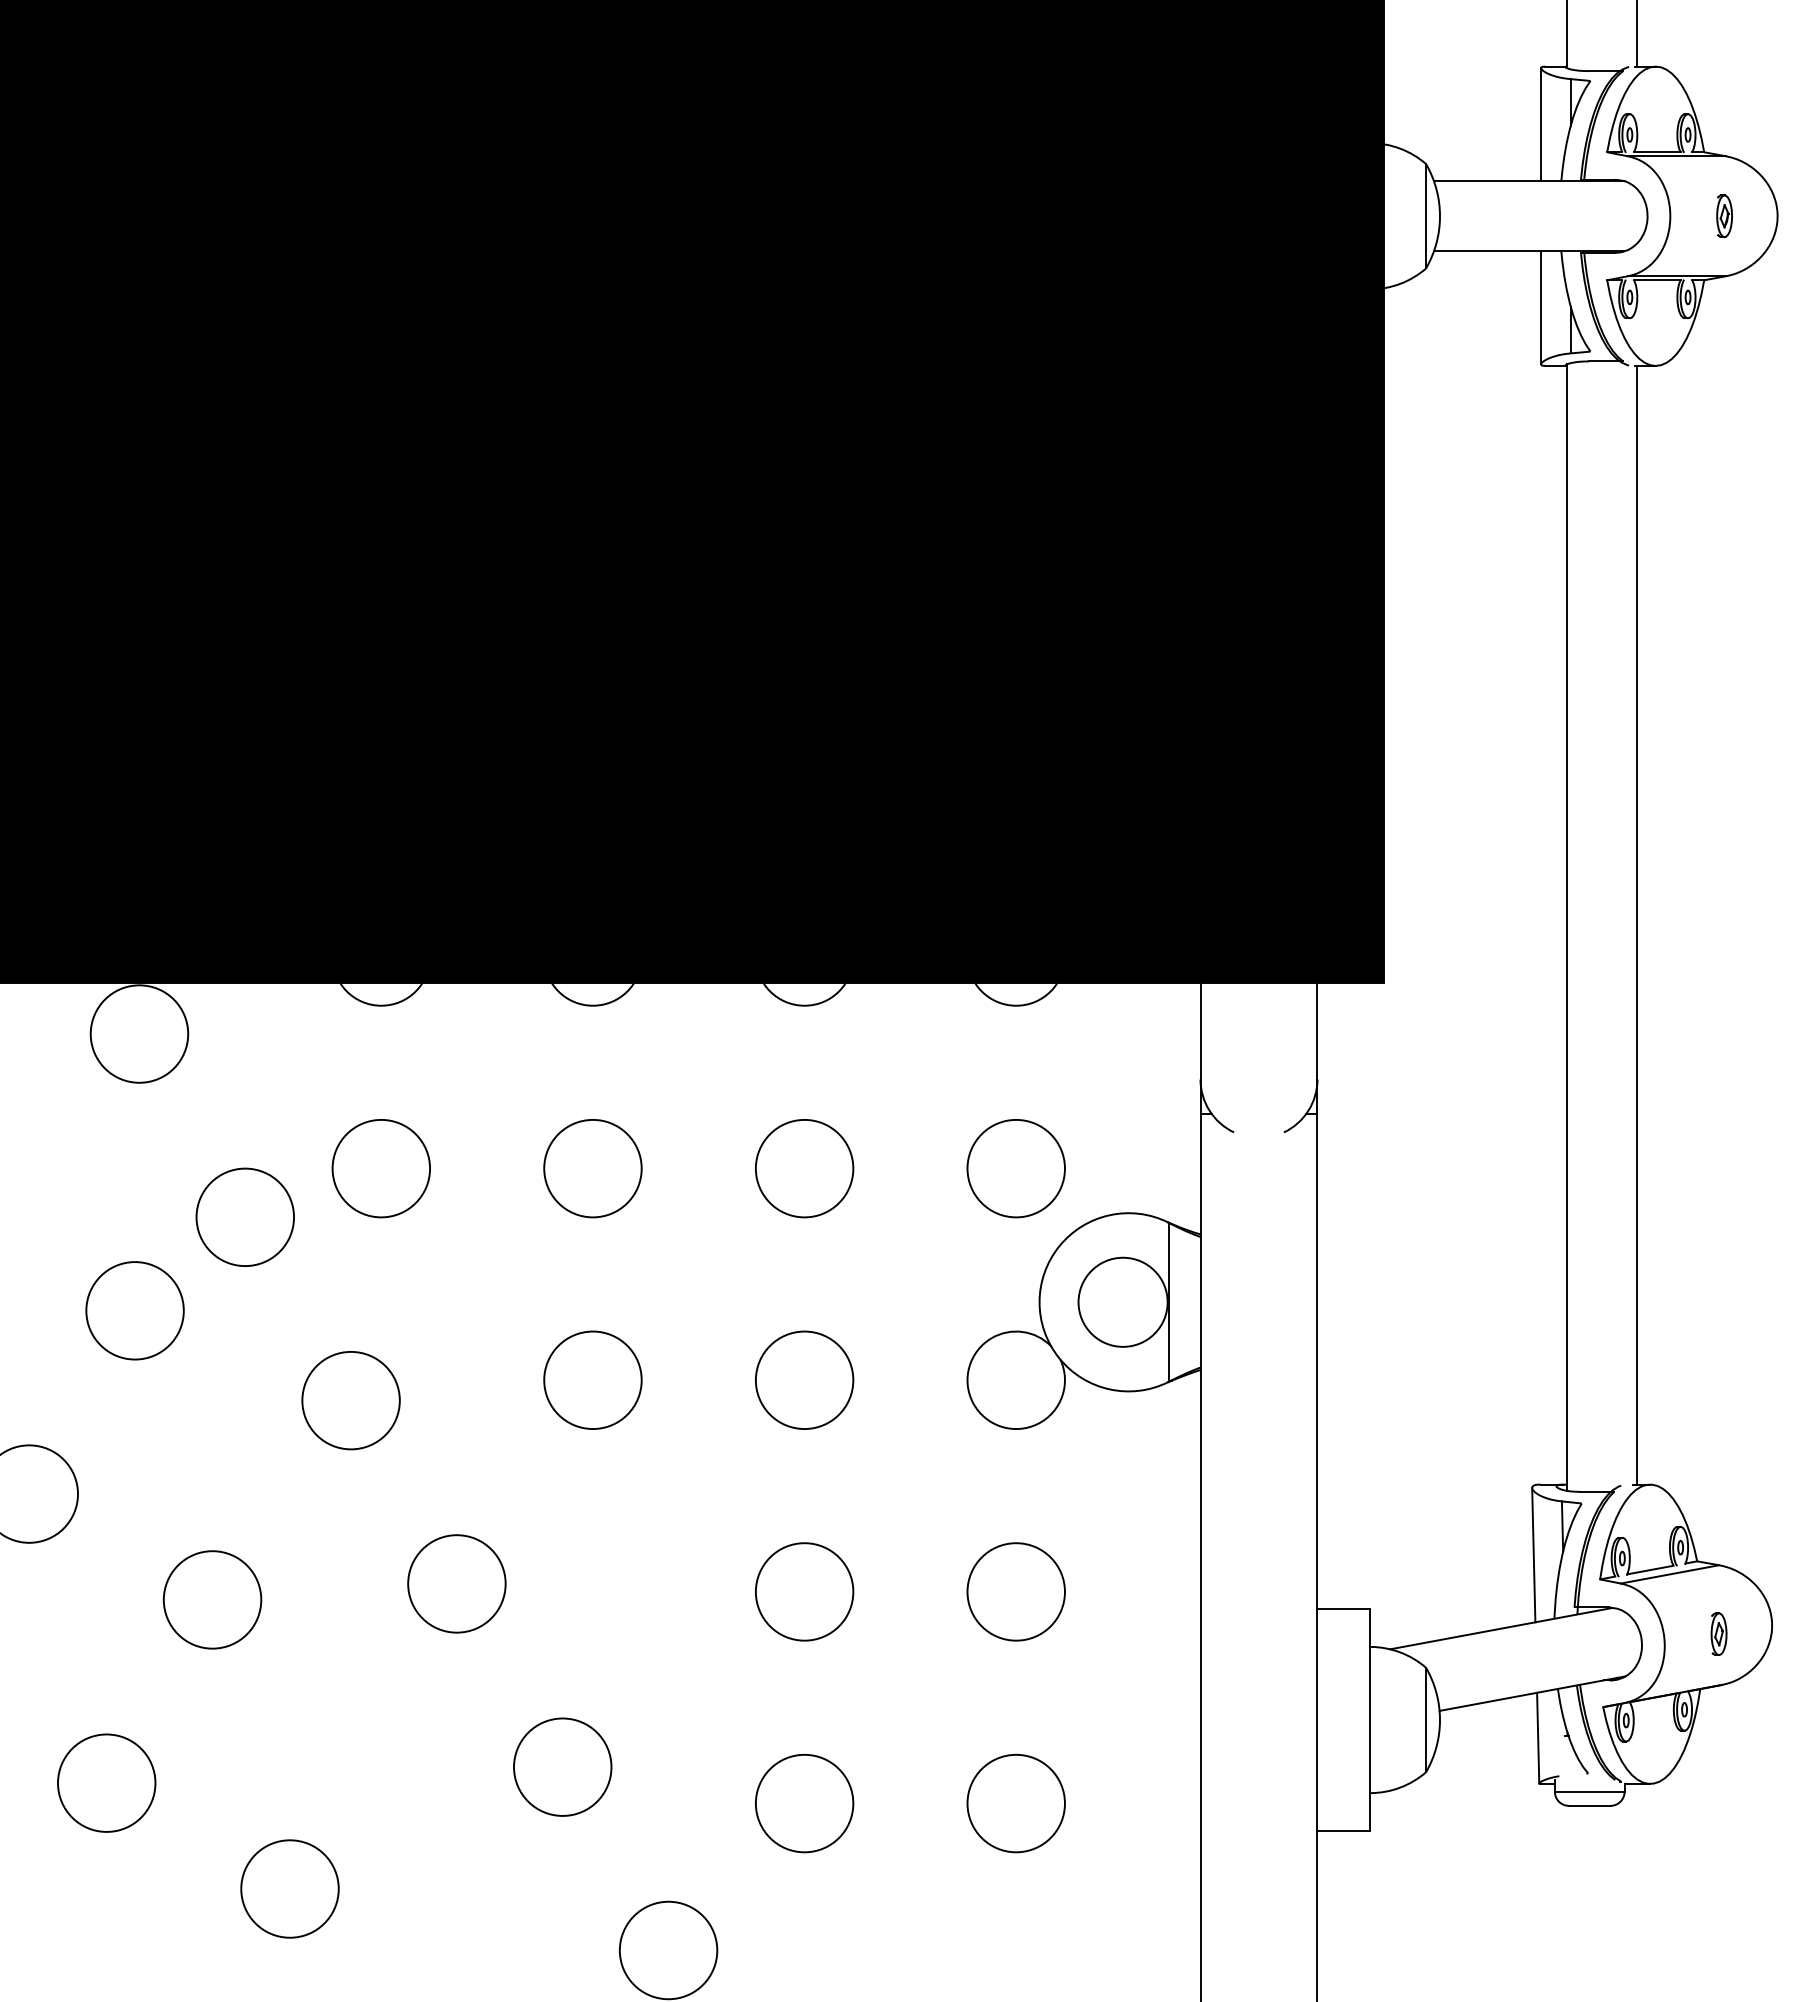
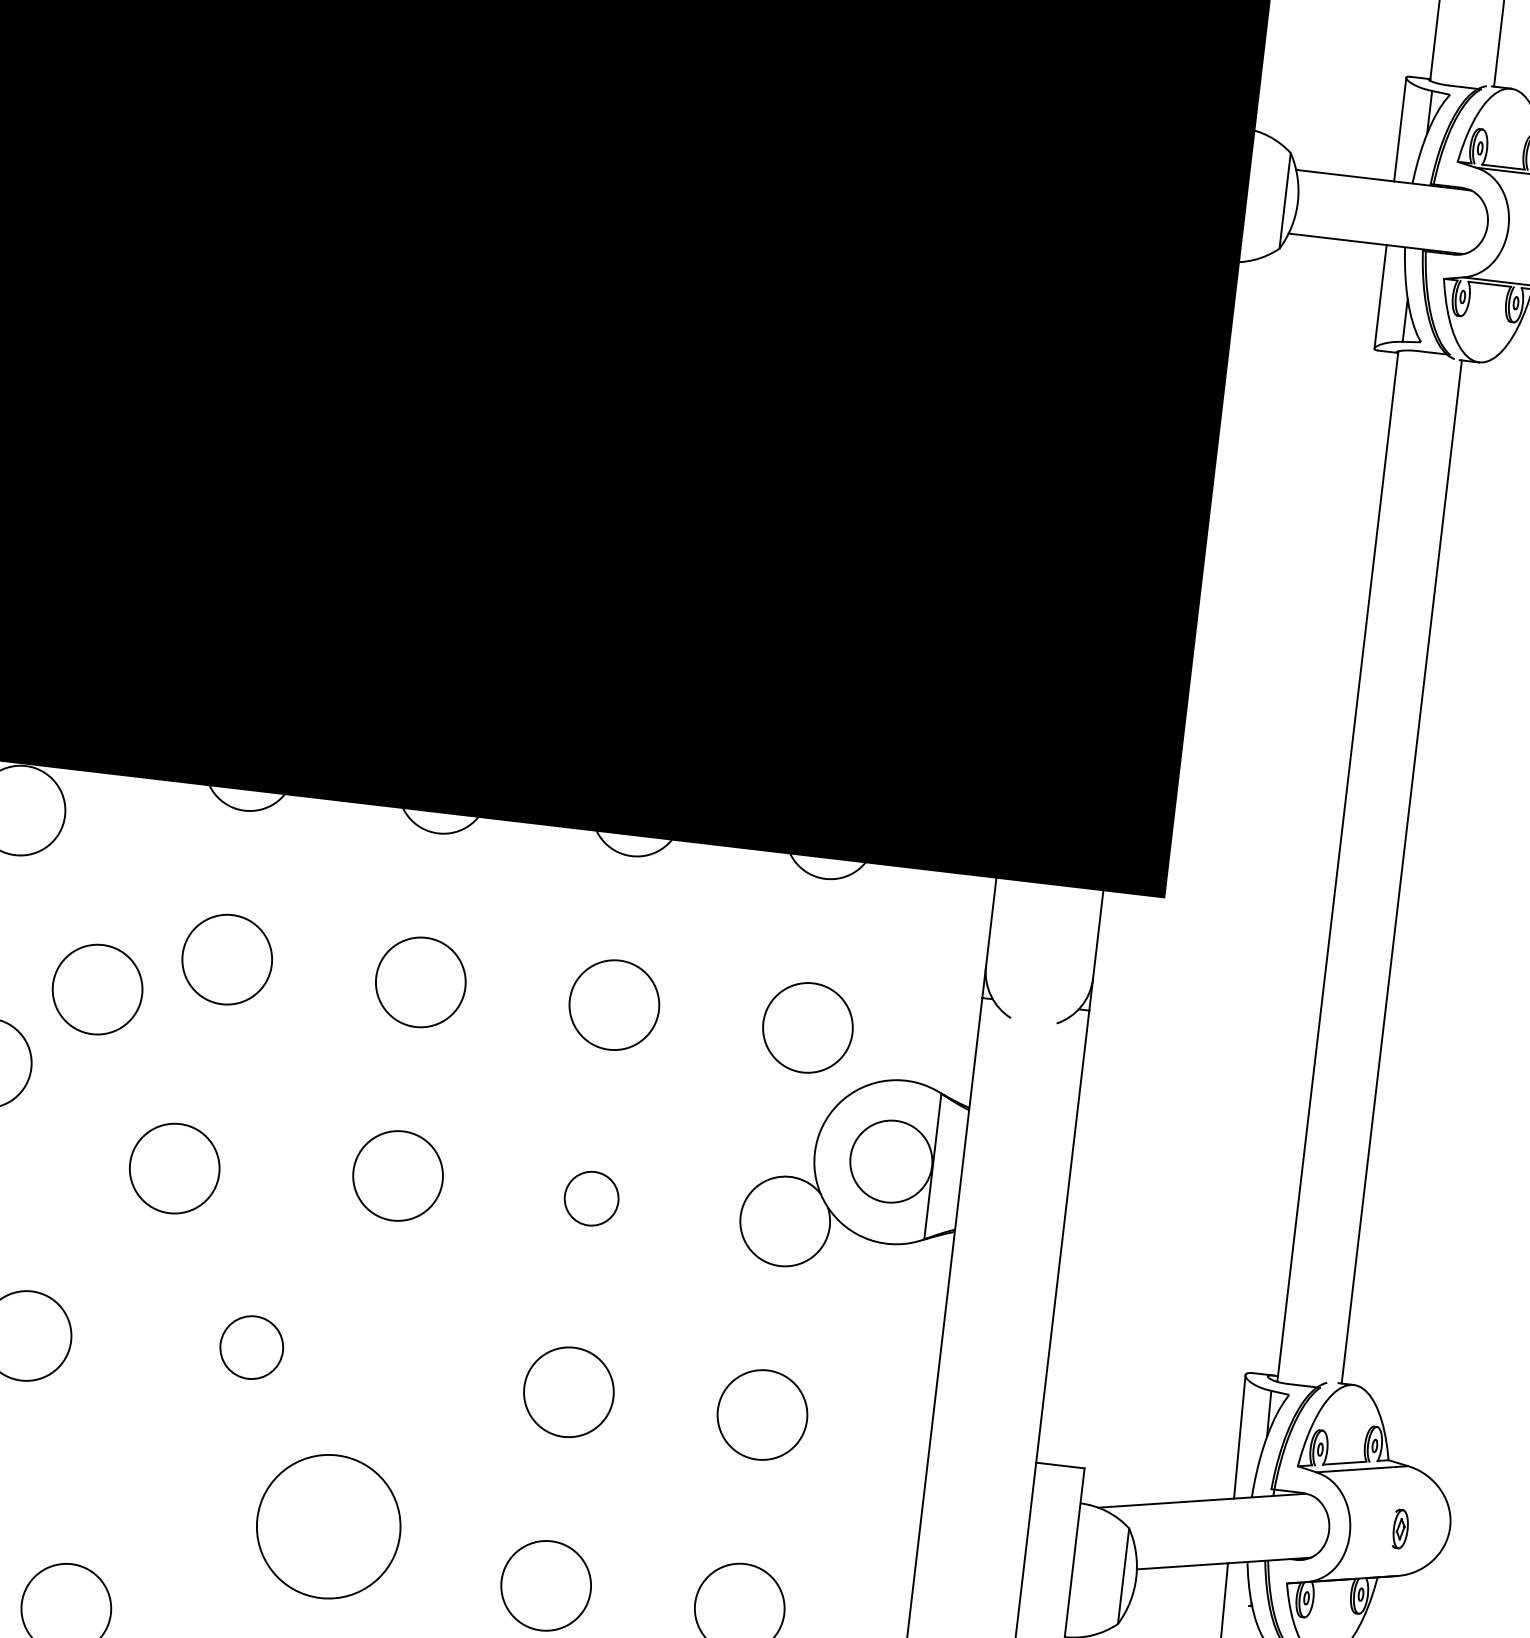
circle: (804, 1380) -> (591, 1198), size x0.6
circle: (456, 1583) -> (251, 1347), size x0.7
circle: (562, 1766) -> (328, 1525), size x1.6

